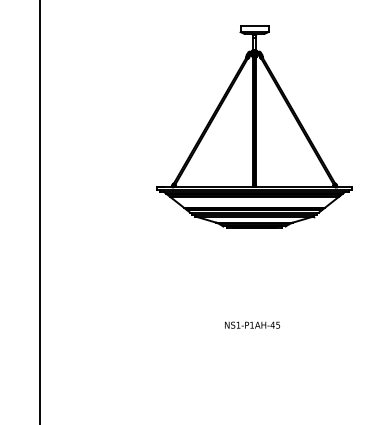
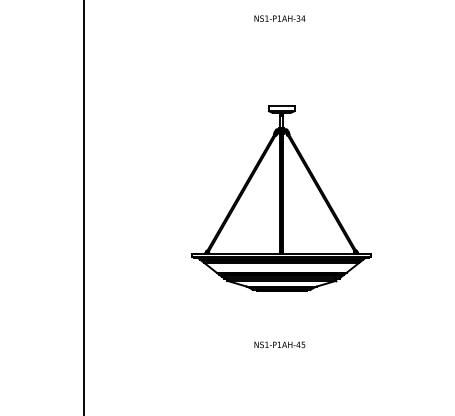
part: (254, 126) -> (281, 198), moved
text: (252, 324) -> (279, 344), moved

